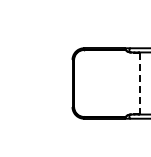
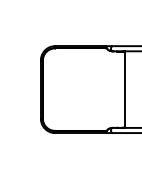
line: (140, 83) -> (124, 89), dashed -> solid

